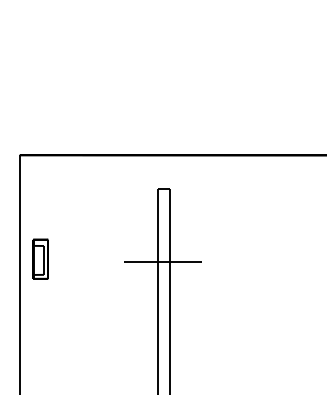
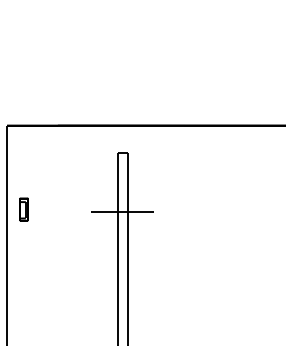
part: (40, 259) -> (23, 209), size x0.7

